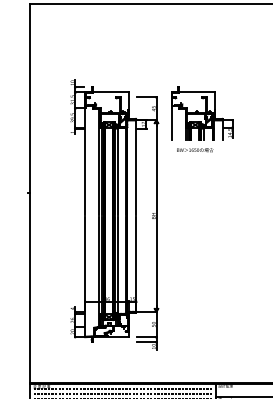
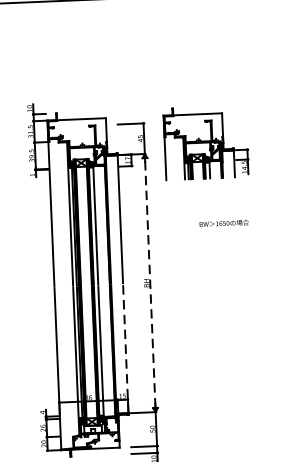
text: (195, 150) -> (224, 223), moved
line: (156, 215) -> (150, 282), solid -> dashed
line: (136, 264) -> (126, 349), solid -> dashed

